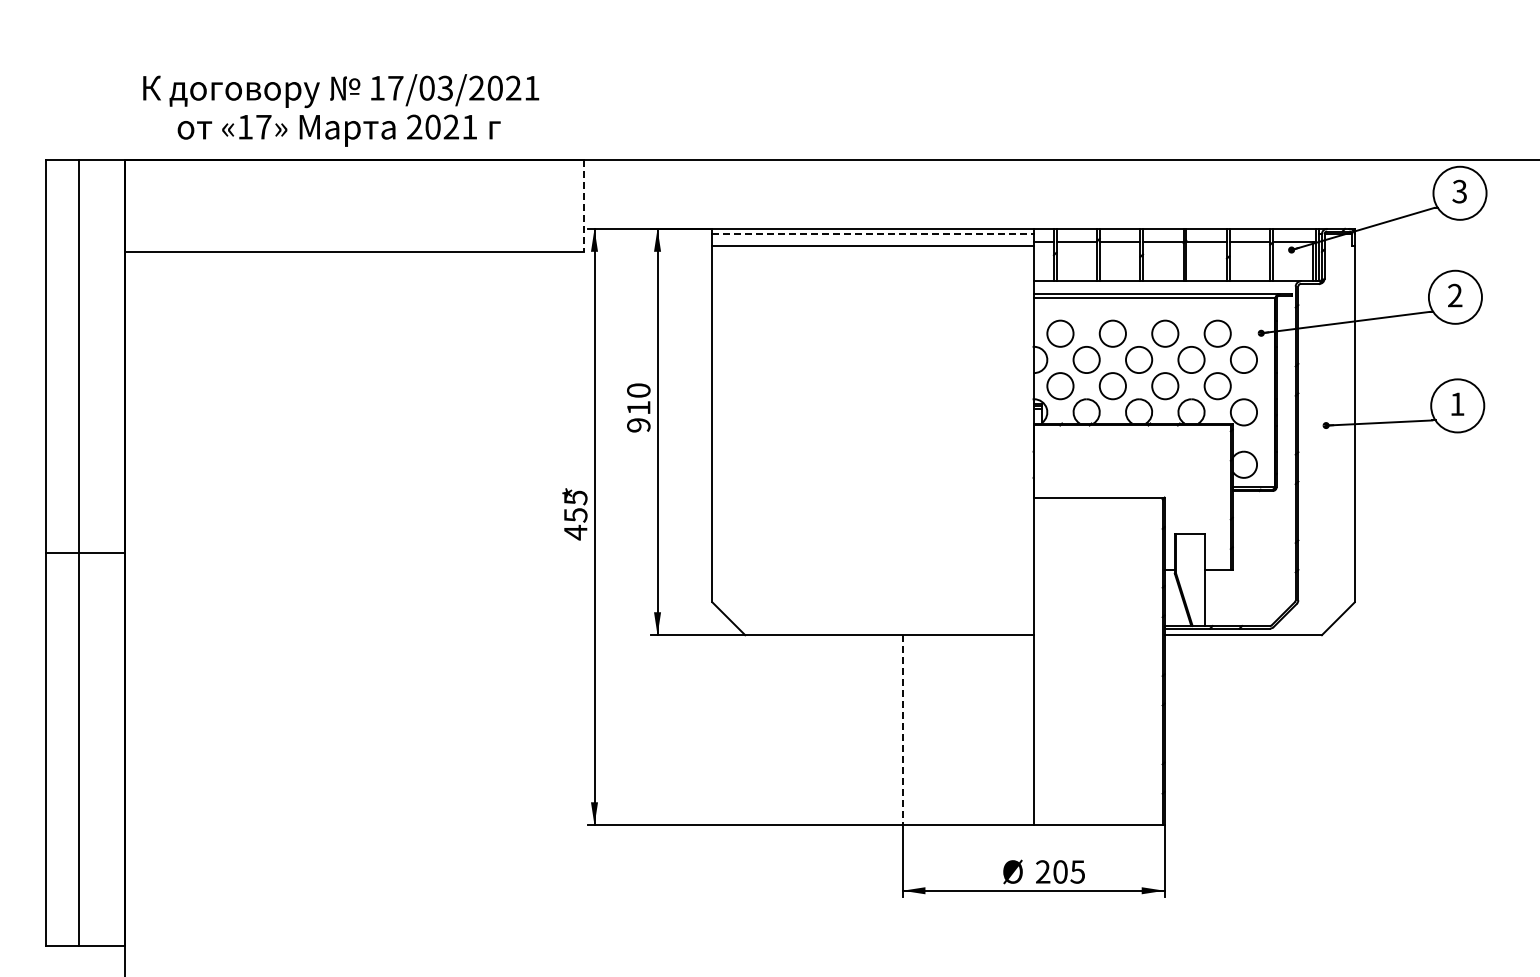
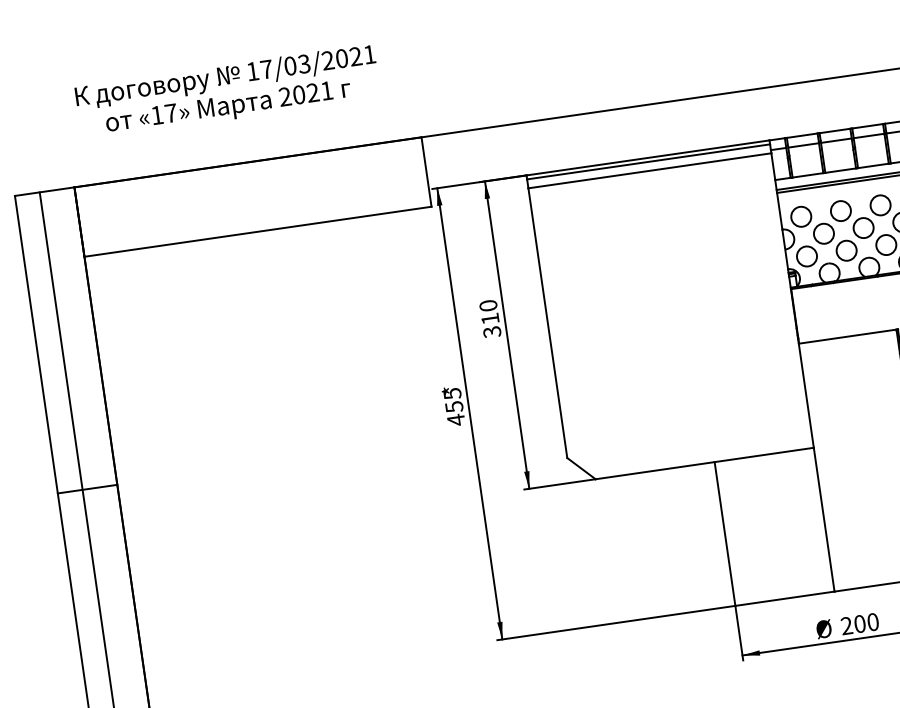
text: (341, 110) -> (228, 92), moved
line: (583, 205) -> (426, 171), dashed -> solid
line: (873, 234) -> (649, 162), dashed -> solid
text: (638, 425) -> (492, 332), 910 -> 310
line: (902, 730) -> (725, 534), dashed -> solid
text: (1077, 871) -> (872, 621), 205 -> 200

